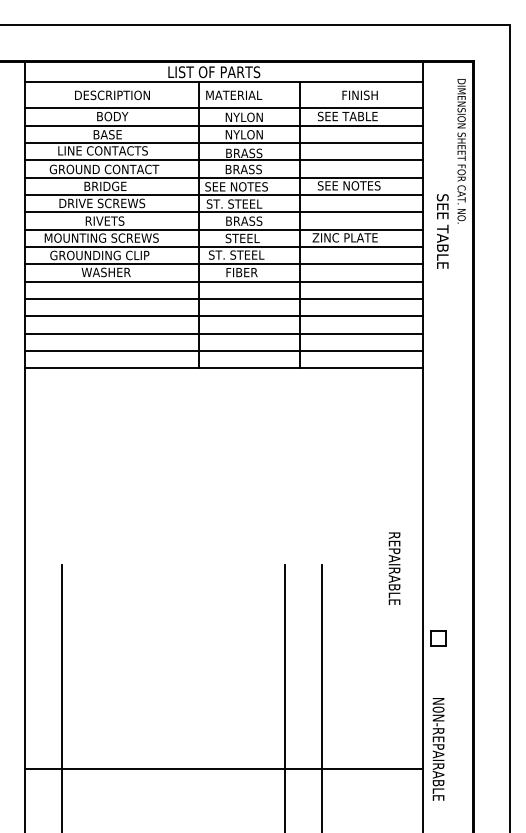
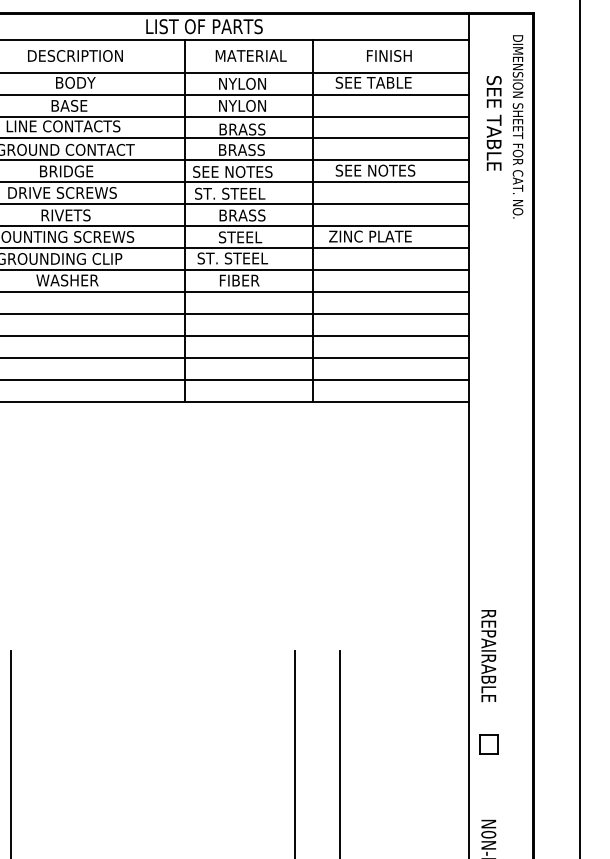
text: (234, 94) -> (251, 54), moved
text: (442, 231) -> (493, 123), moved
text: (394, 568) -> (488, 655), moved

